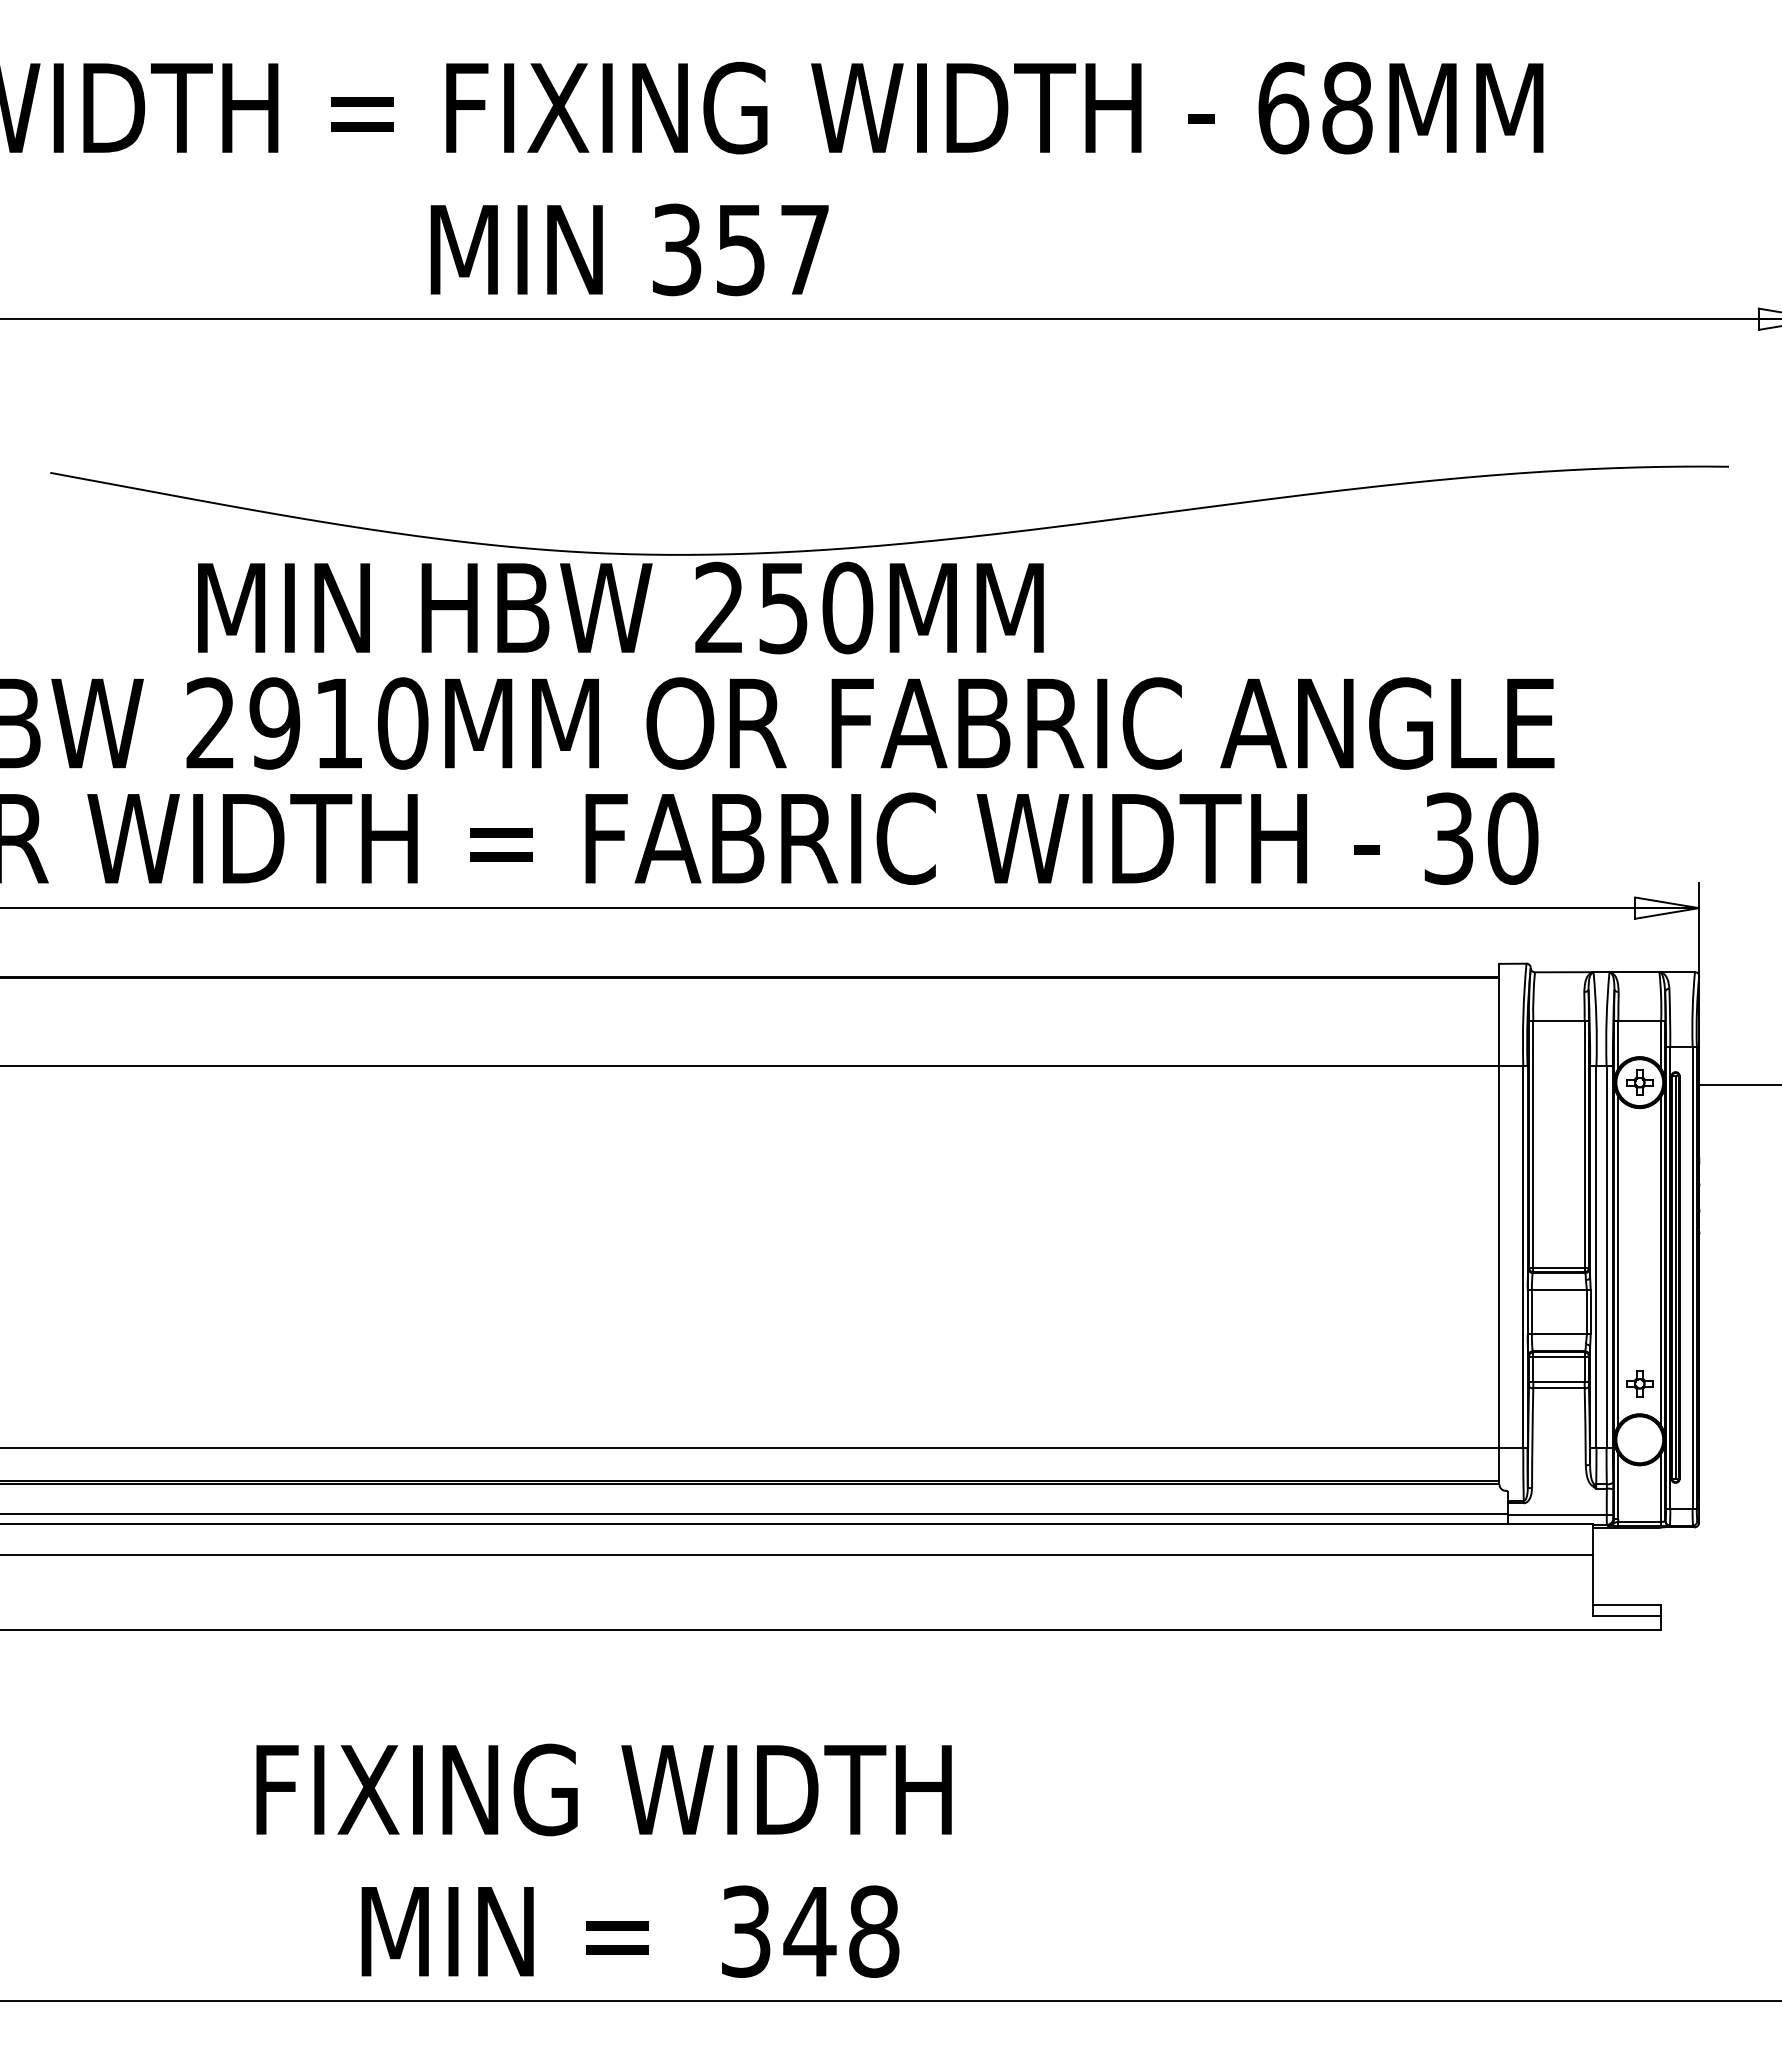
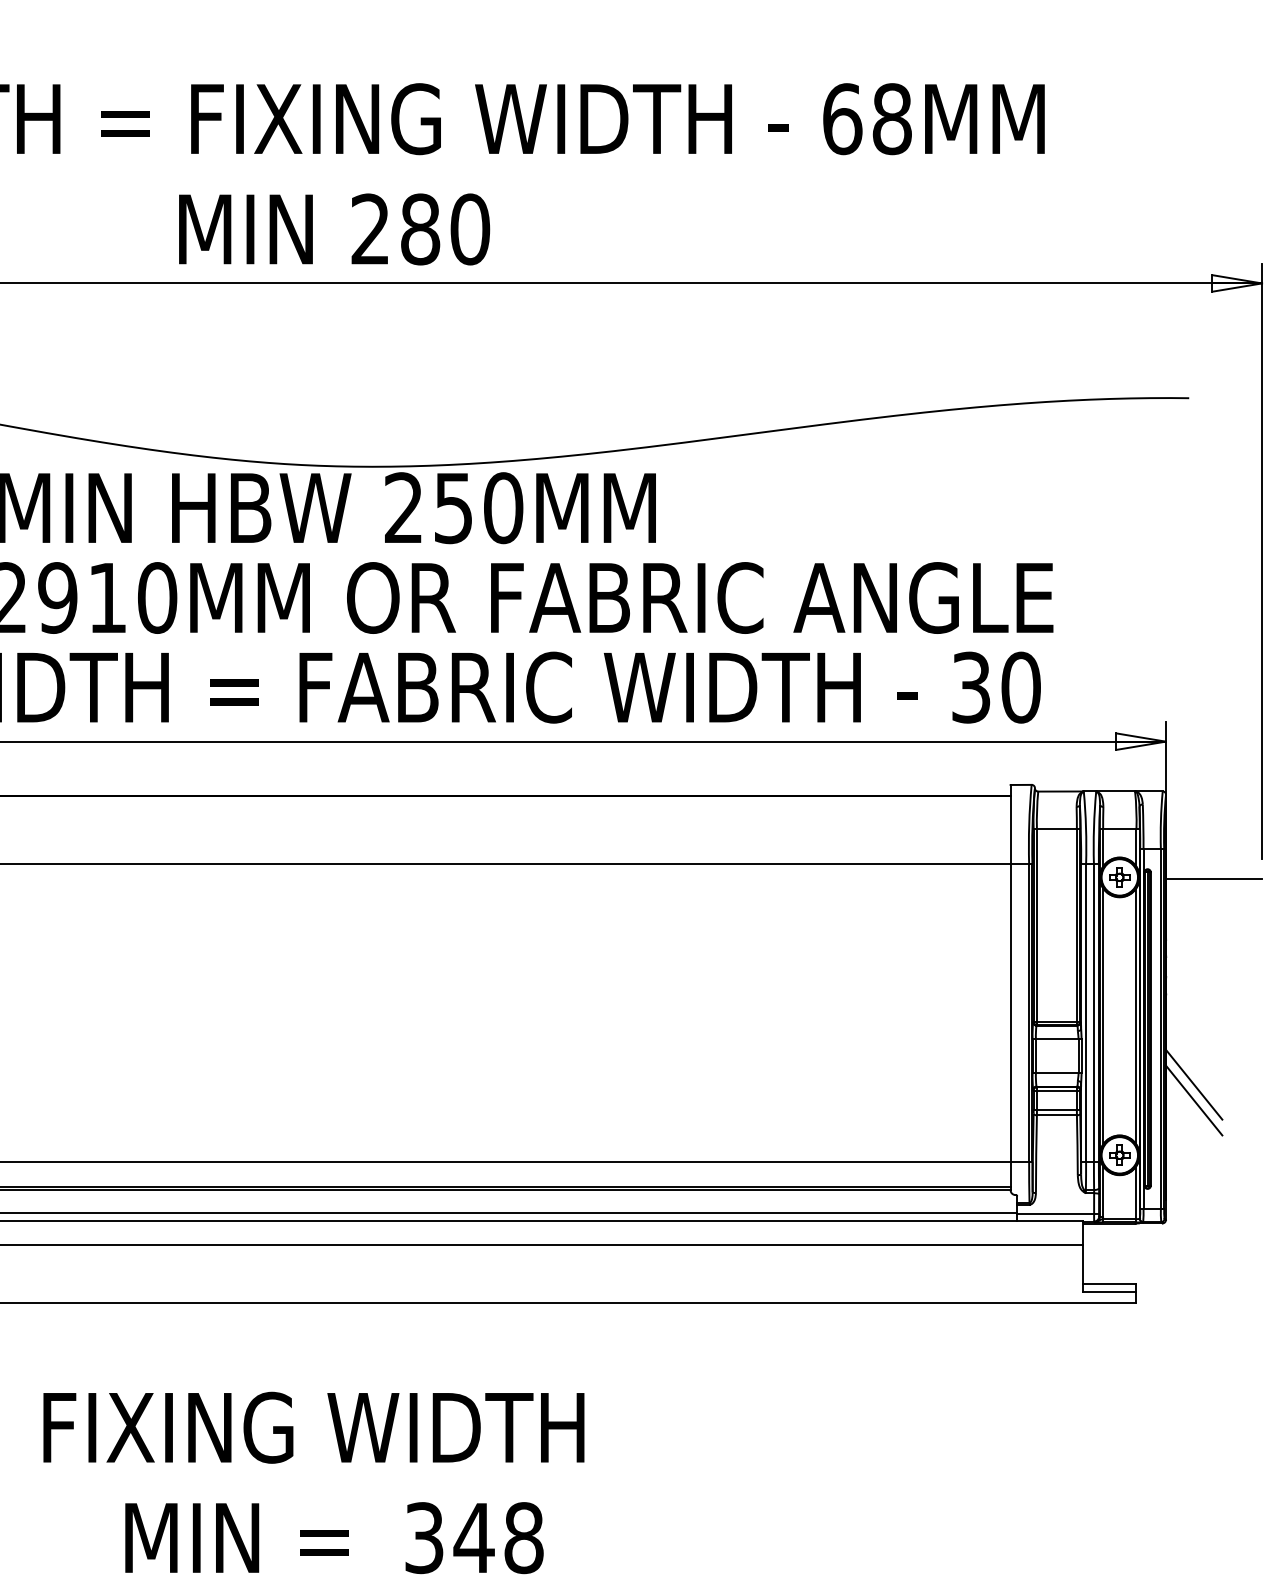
text: (741, 249) -> (420, 229), 357 -> 280
line: (1735, 1348) -> (1194, 1084), added
line: (1735, 1369) -> (1194, 1100), added
part: (1639, 1383) -> (1119, 1155), moved

